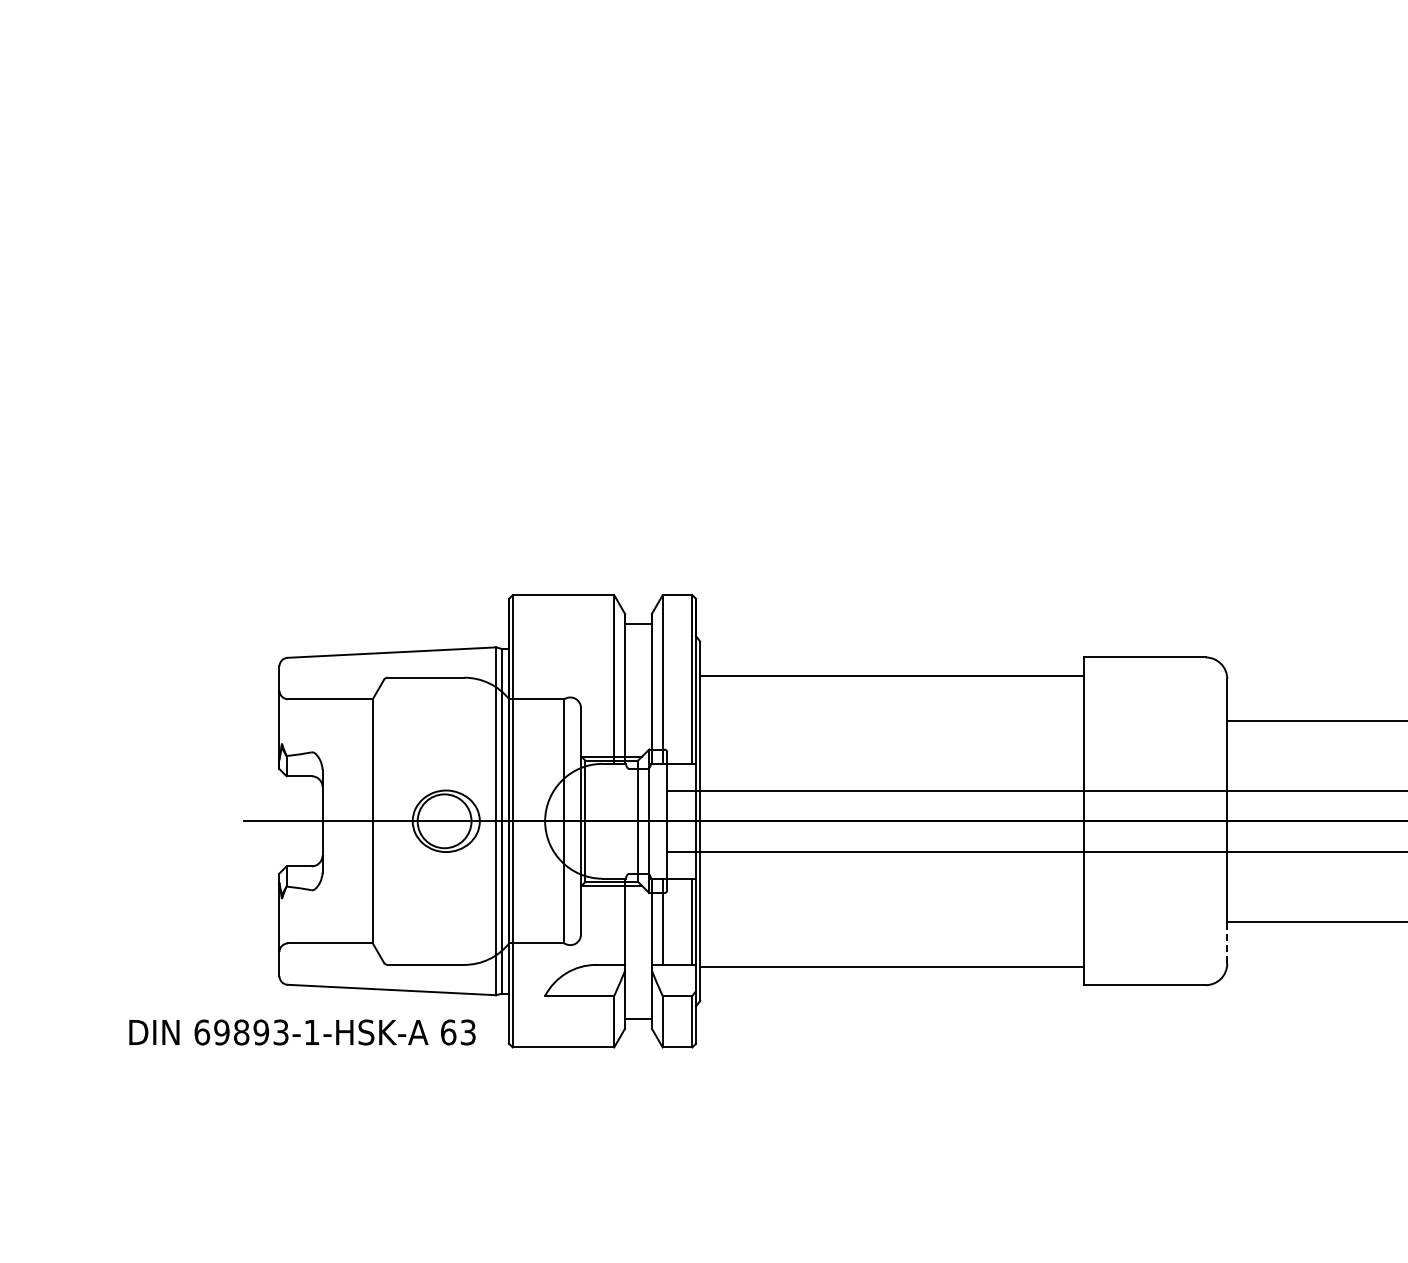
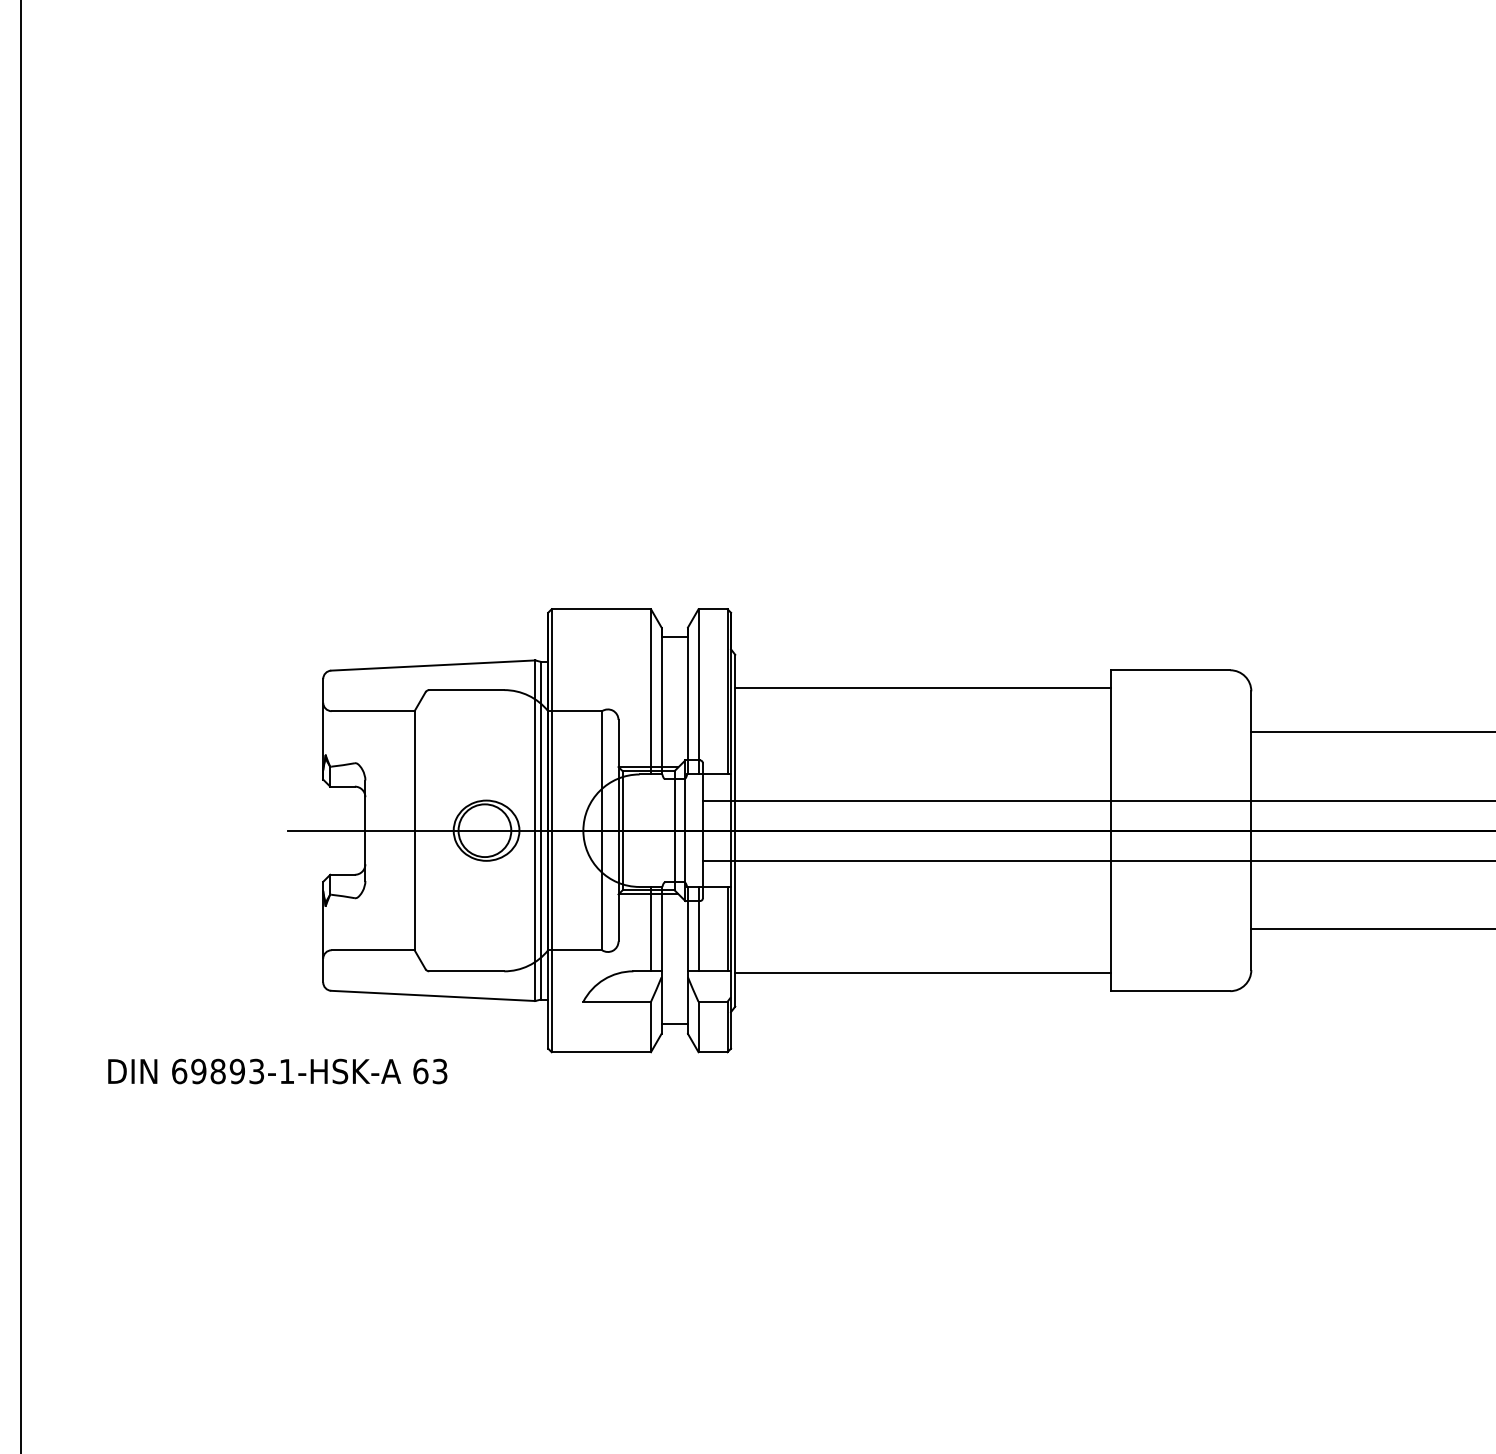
line: (614, 921) -> (651, 928), added
line: (1227, 942) -> (1251, 949), dashed -> solid
text: (302, 1032) -> (277, 1071), moved

